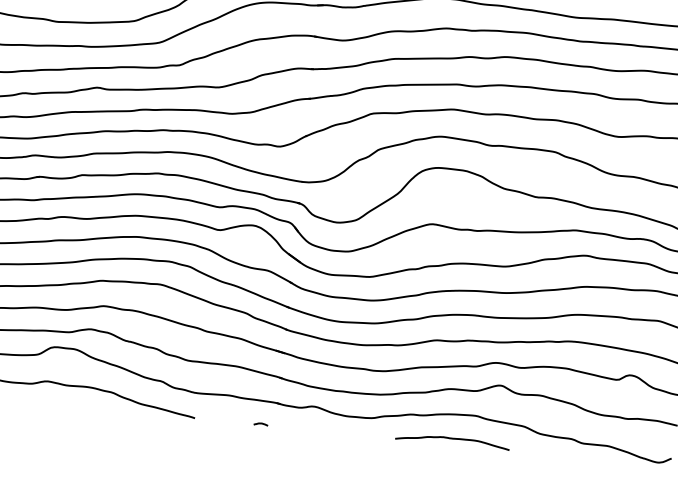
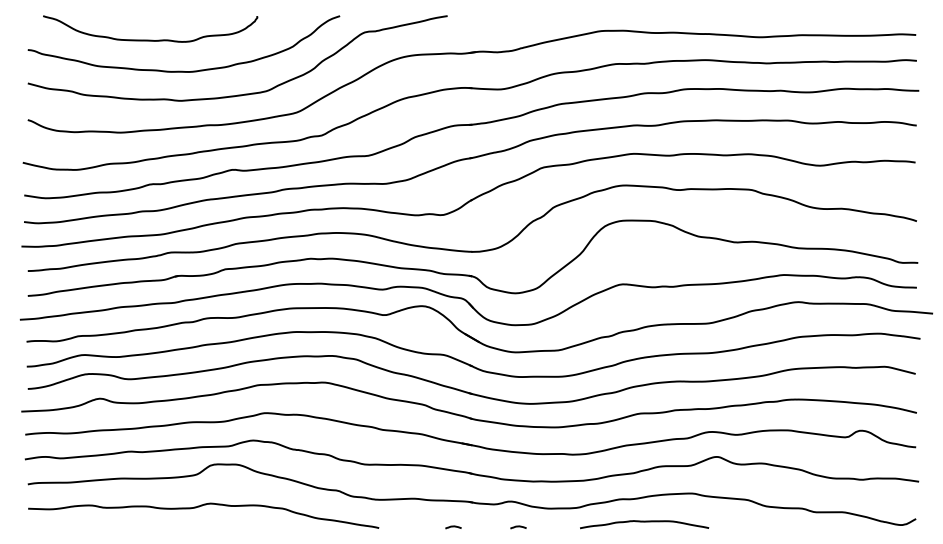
curve: (318, 430) -> (518, 527), added
curve: (452, 439) -> (644, 522), moved

